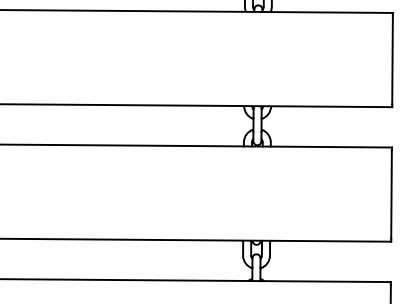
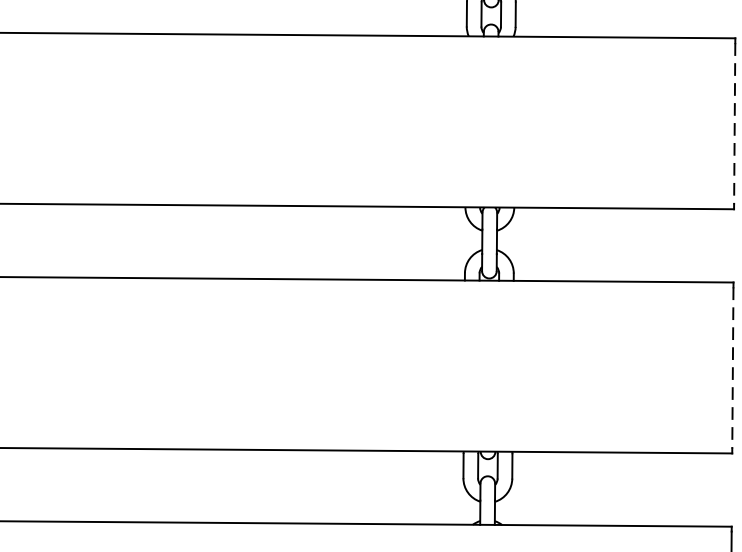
line: (392, 60) -> (734, 124), solid -> dashed
line: (391, 195) -> (732, 369), solid -> dashed

